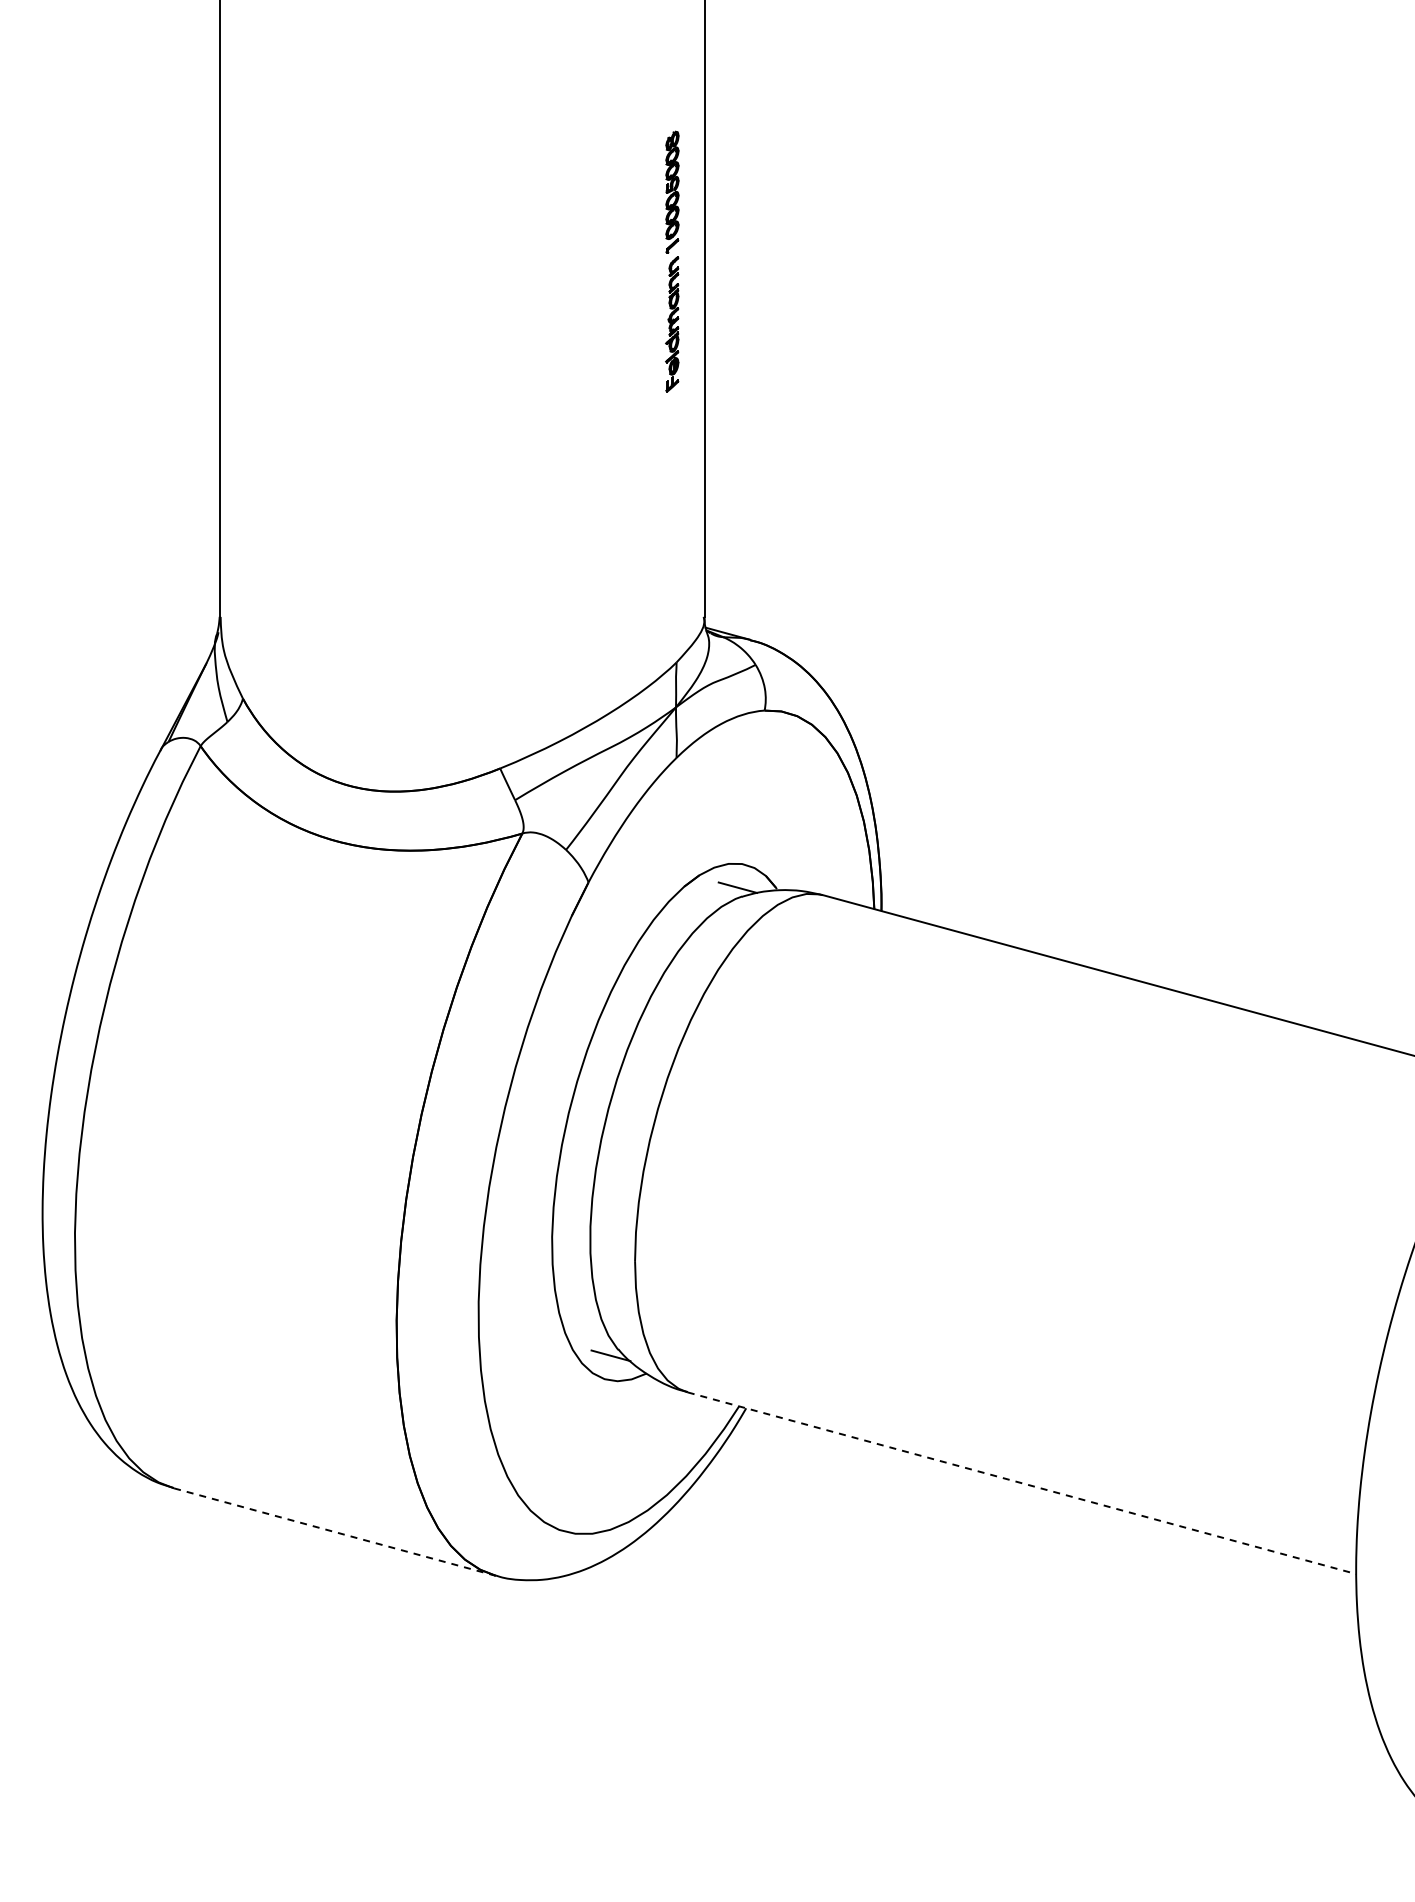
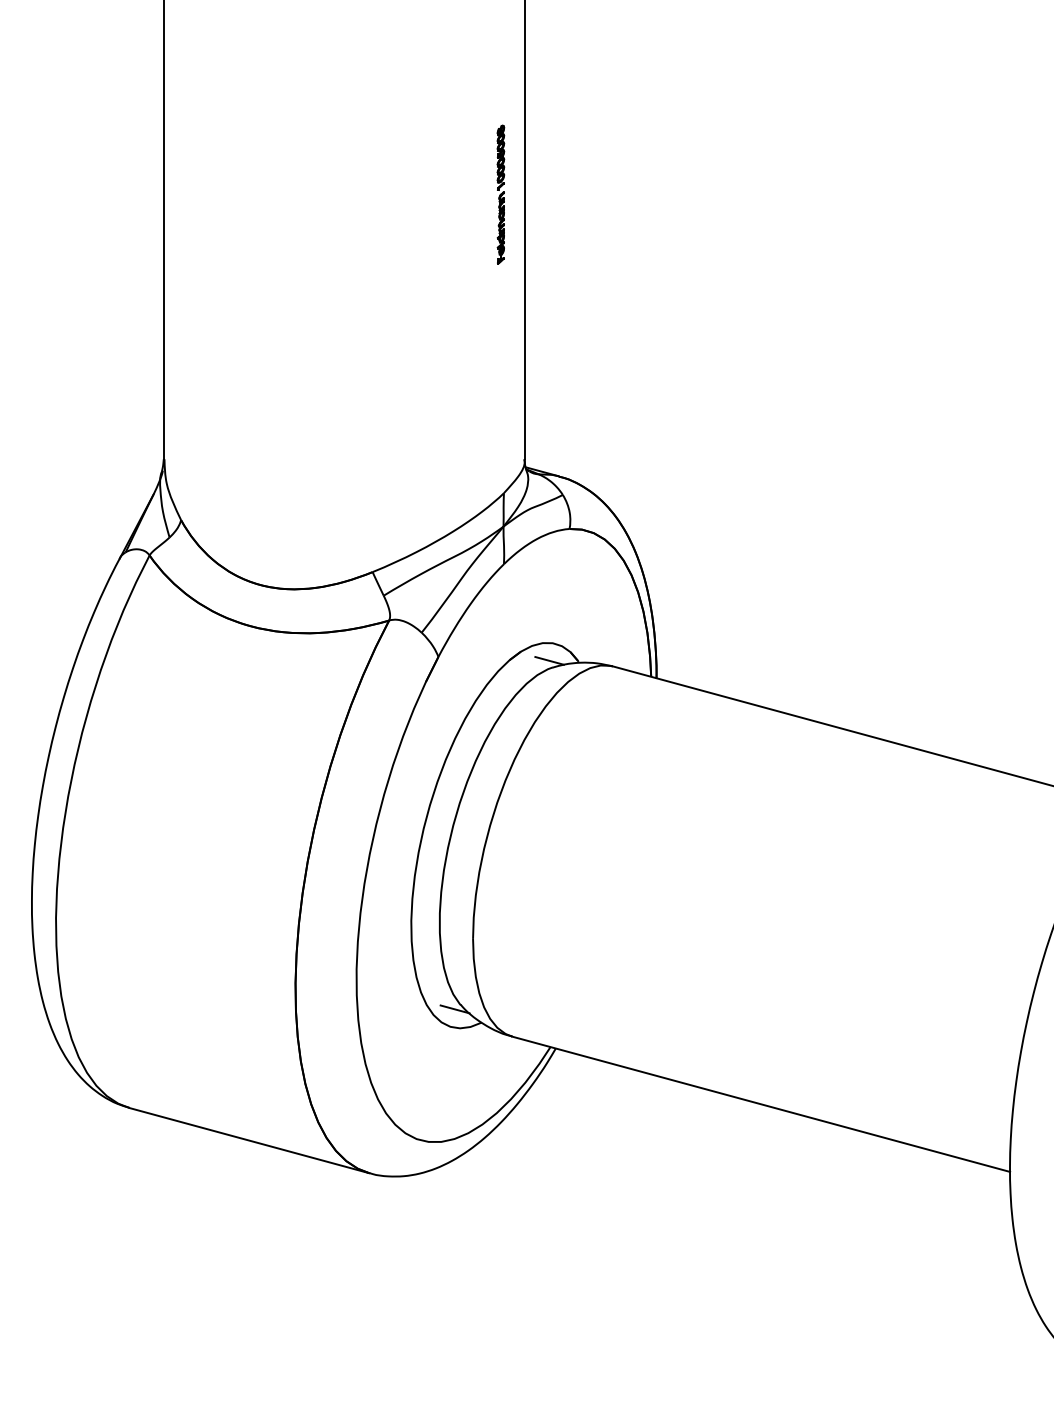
part: (672, 261) -> (500, 194), size x0.71
line: (1022, 1483) -> (761, 1104), dashed -> solid
line: (334, 1532) -> (249, 1140), dashed -> solid

